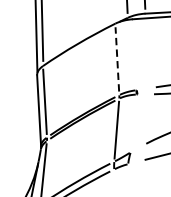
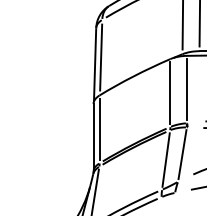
line: (135, 54) -> (187, 89), added
line: (117, 59) -> (170, 93), dashed -> solid
line: (133, 123) -> (182, 154), added

